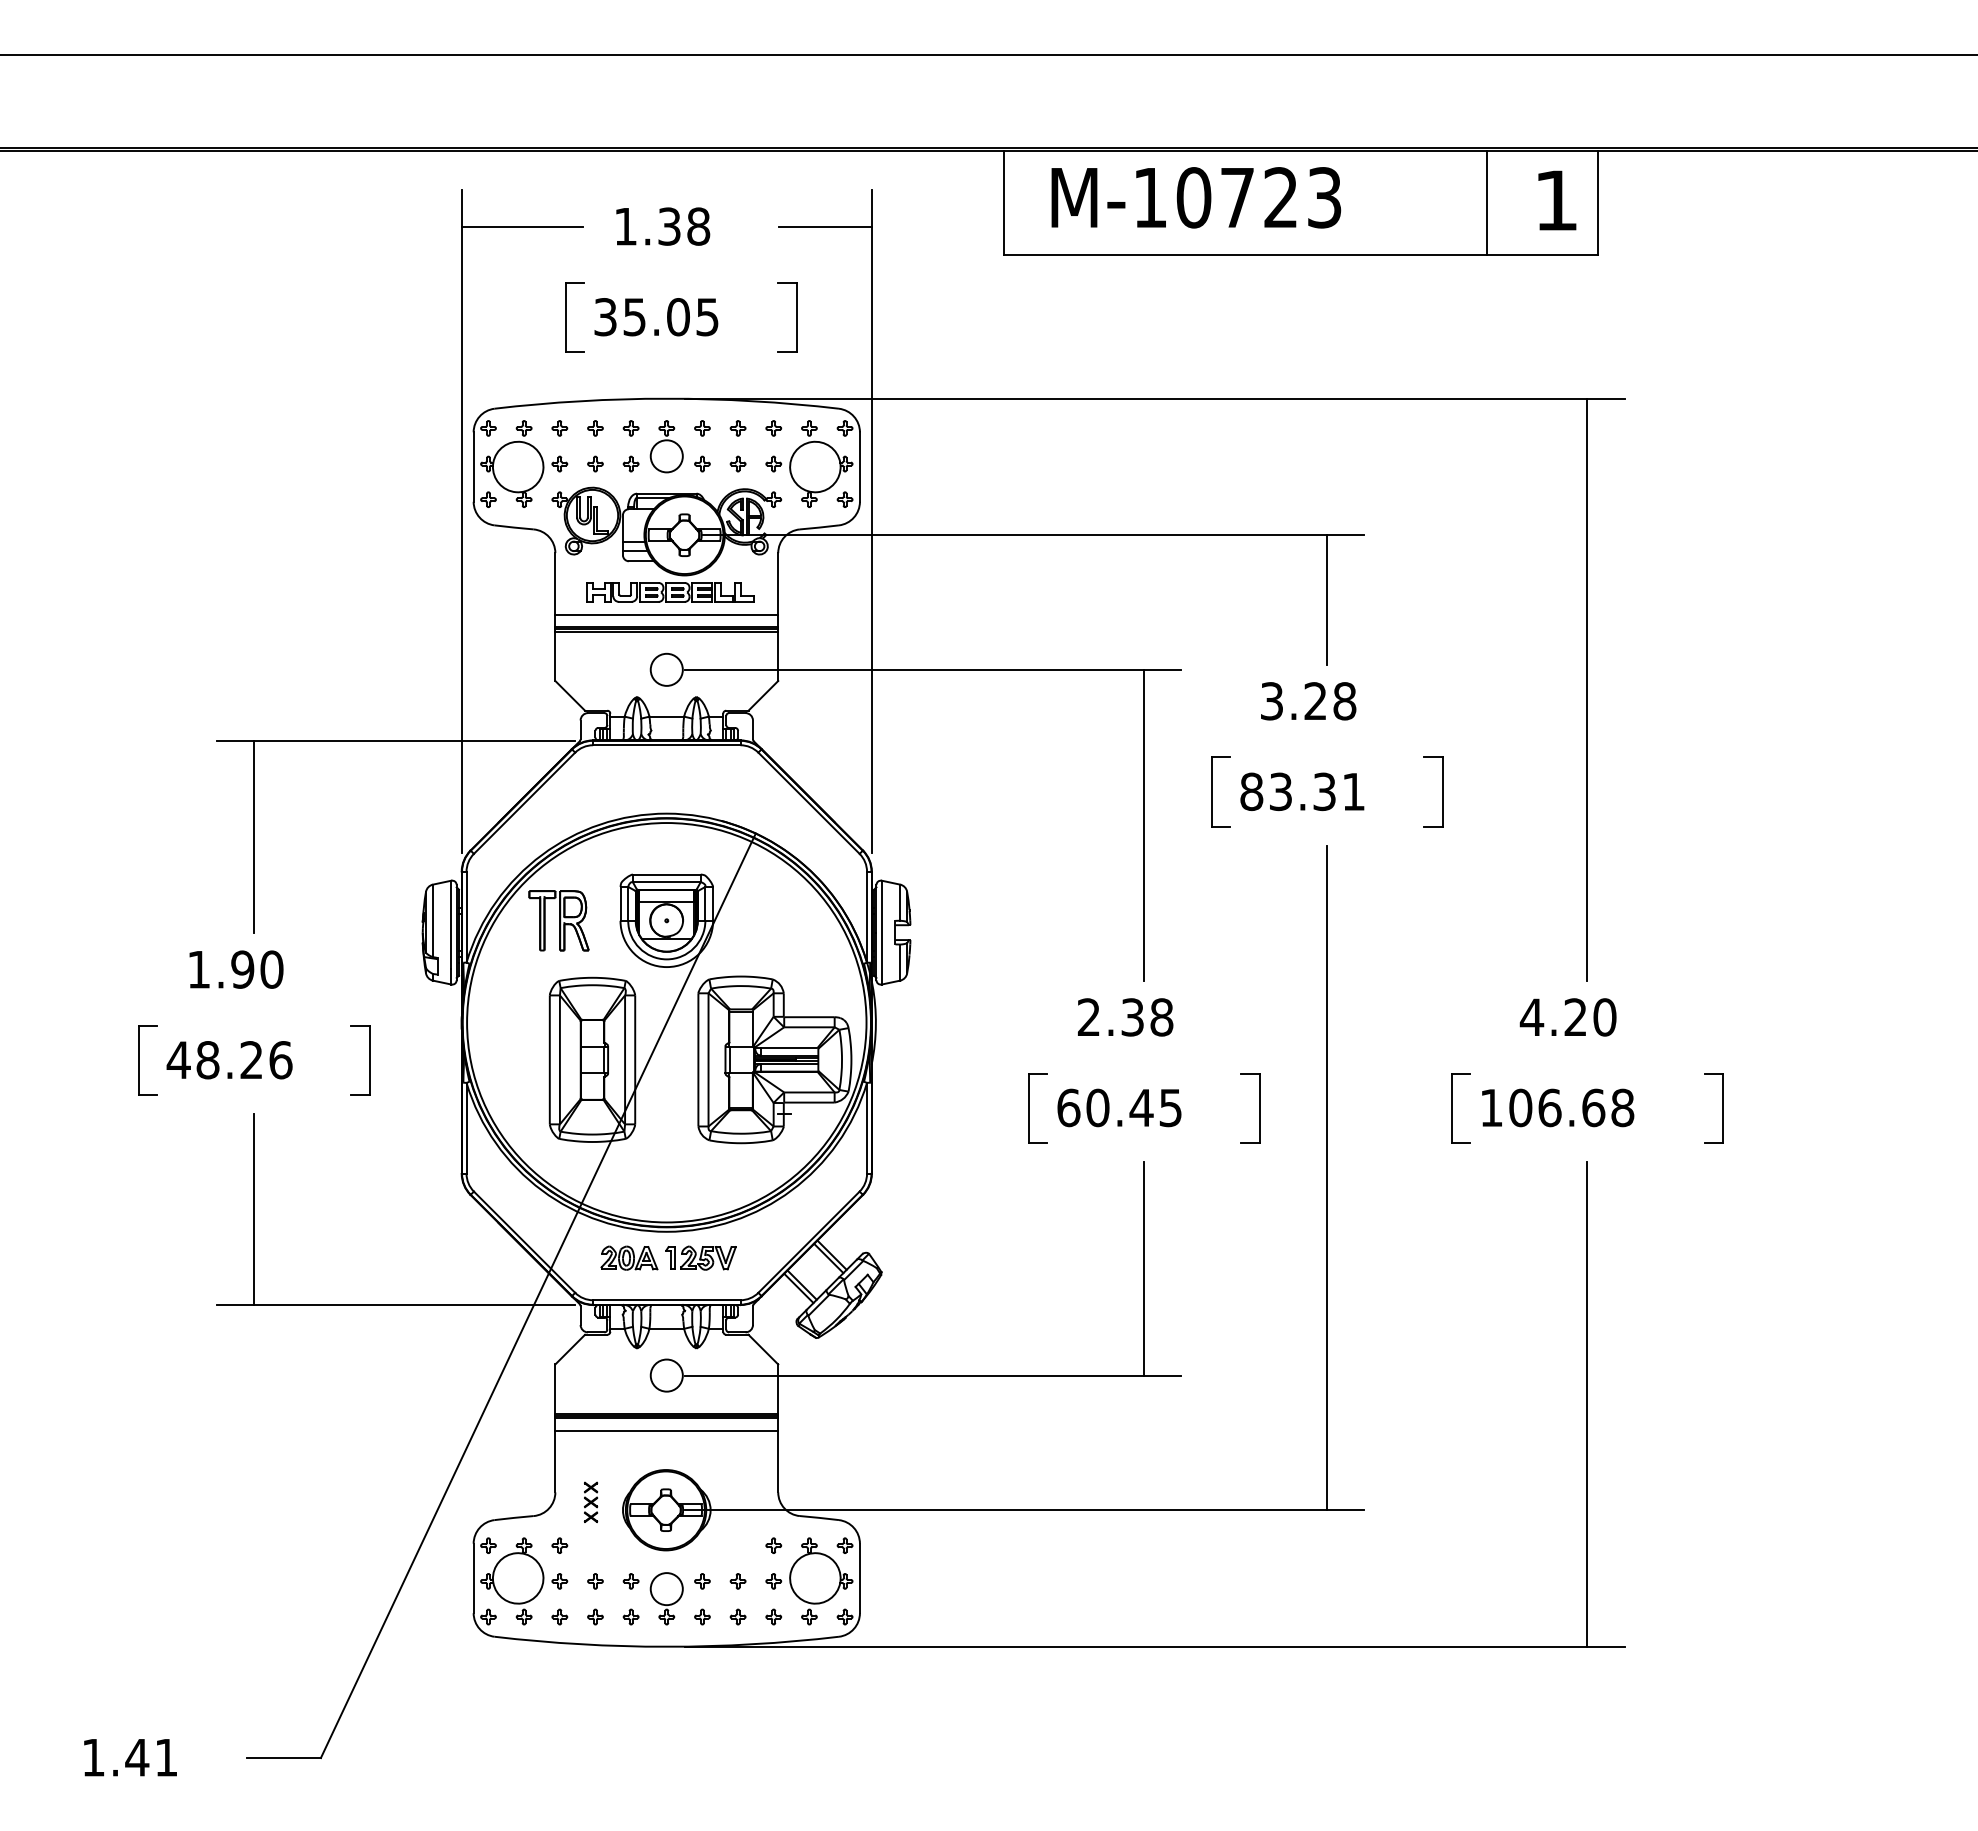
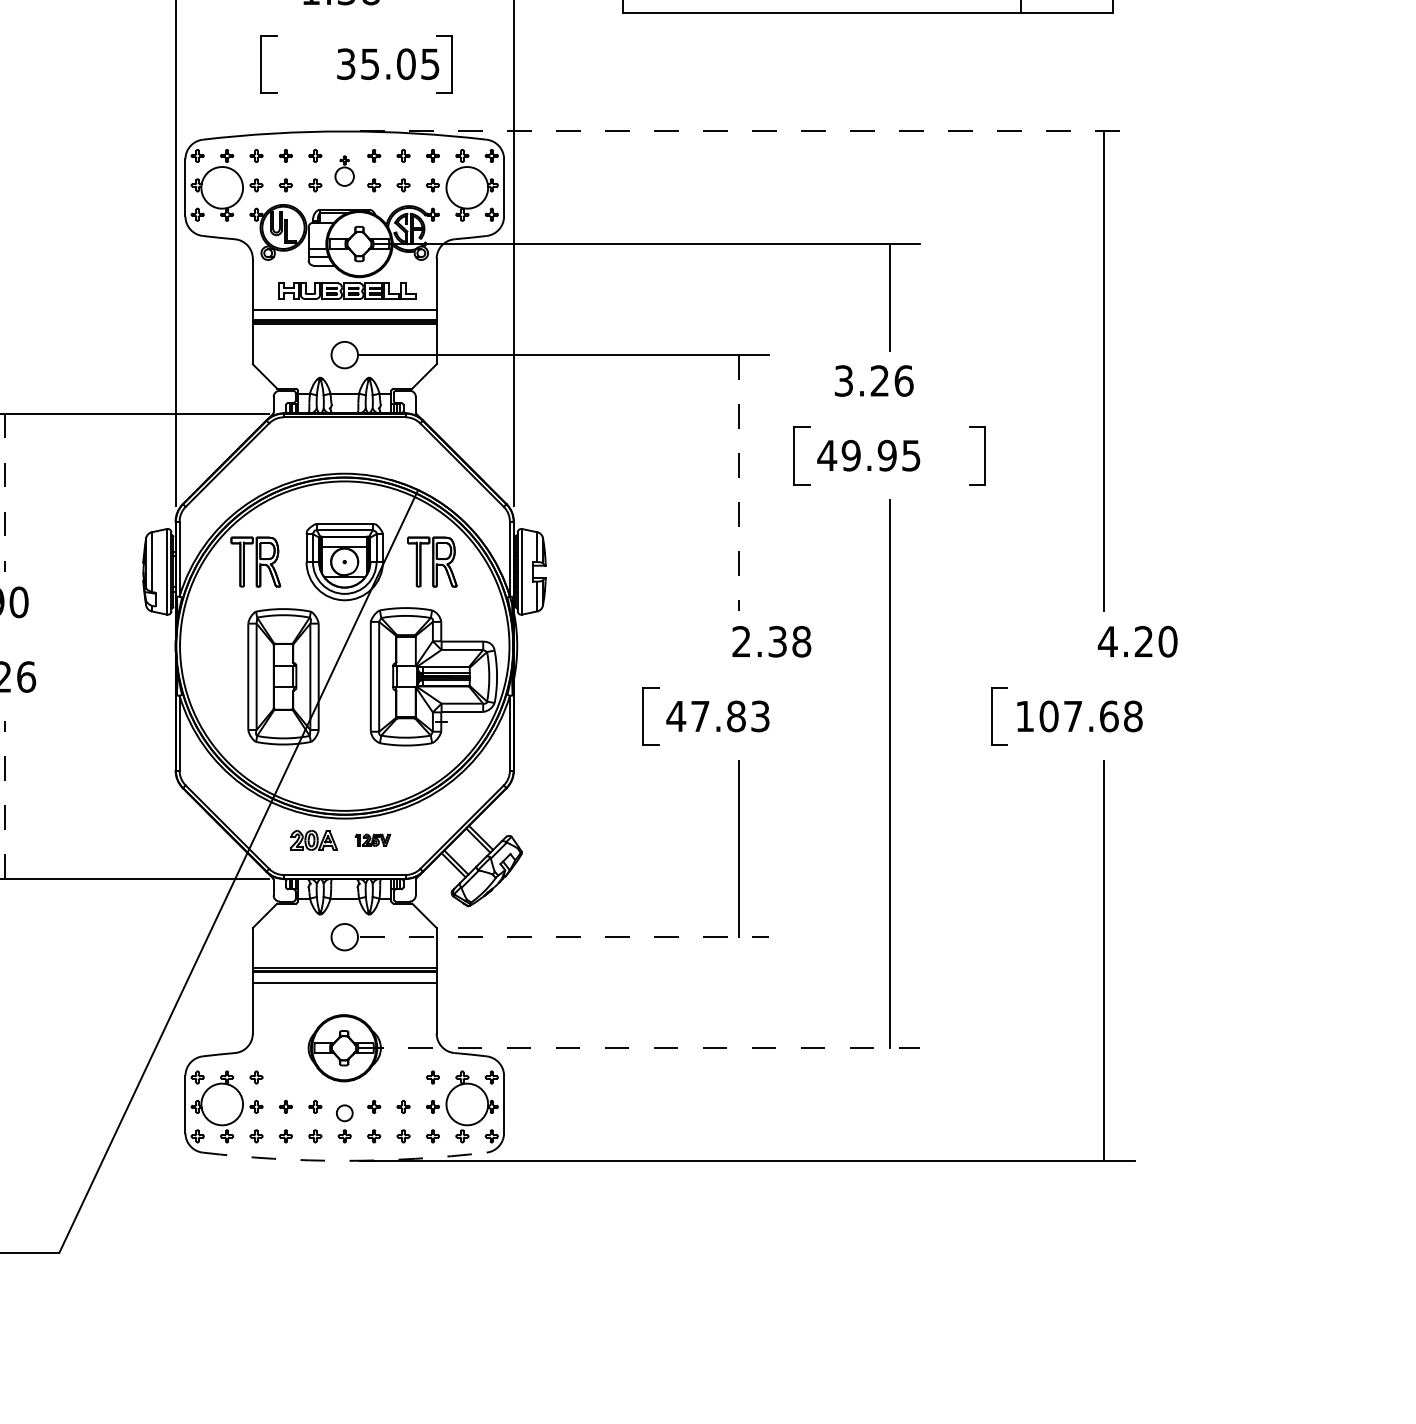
text: (656, 317) -> (388, 64), moved
line: (1154, 398) -> (747, 131), solid -> dashed
part: (666, 446) -> (344, 170), size x0.7
text: (1344, 701) -> (903, 381), 3.28 -> 3.26
text: (1301, 791) -> (868, 455), 83.31 -> 49.95
line: (1144, 825) -> (738, 483), solid -> dashed
line: (254, 837) -> (4, 493), solid -> dashed
part: (772, 920) -> (431, 561), added
text: (1125, 1017) -> (771, 641), moved
text: (1567, 1017) -> (1137, 641), moved
part: (369, 1060) -> (99, 677), removed
text: (1118, 1107) -> (717, 716), 60.45 -> 47.83
text: (1549, 1107) -> (1072, 716), 106.68 -> 107.68
part: (1259, 1108) -> (833, 716), removed
part: (1722, 1108) -> (1215, 716), removed
line: (254, 1208) -> (4, 799), solid -> dashed
part: (700, 1257) -> (372, 839), size x0.6
line: (933, 1375) -> (564, 937), solid -> dashed
part: (590, 1501) -> (281, 1041), removed
line: (1024, 1510) -> (639, 1048), solid -> dashed
circle: (666, 1589) -> (344, 1113), size x0.6
arc: (666, 1646) -> (344, 1160), solid -> dashed

